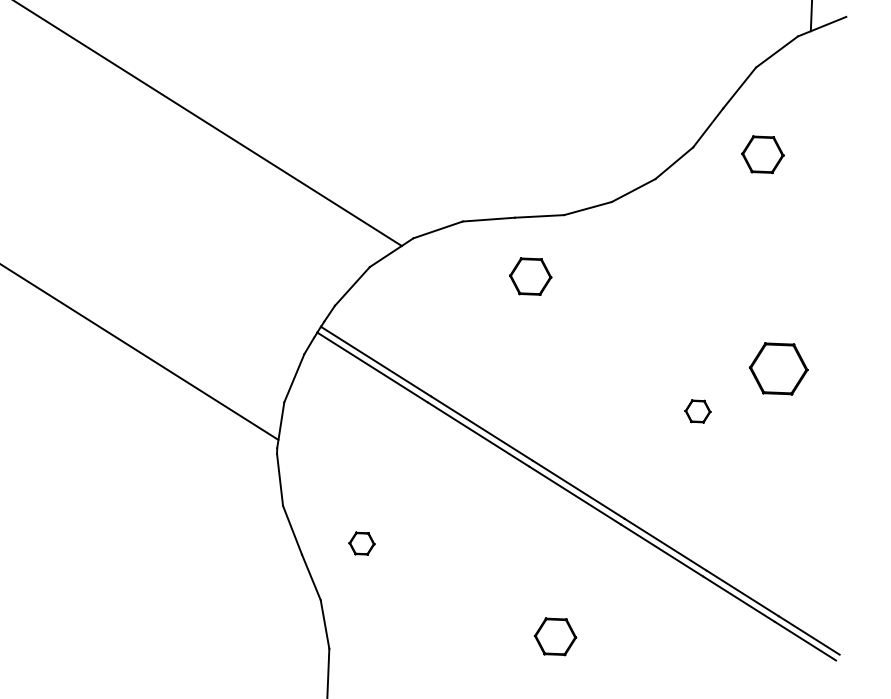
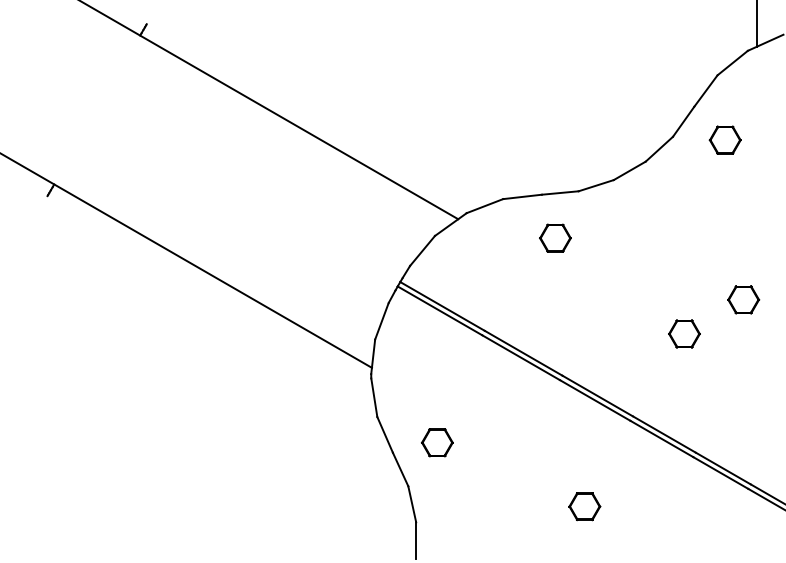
part: (778, 368) -> (743, 299), size x0.71
part: (698, 410) -> (684, 333), size x1.67
part: (362, 543) -> (437, 442), size x1.67

